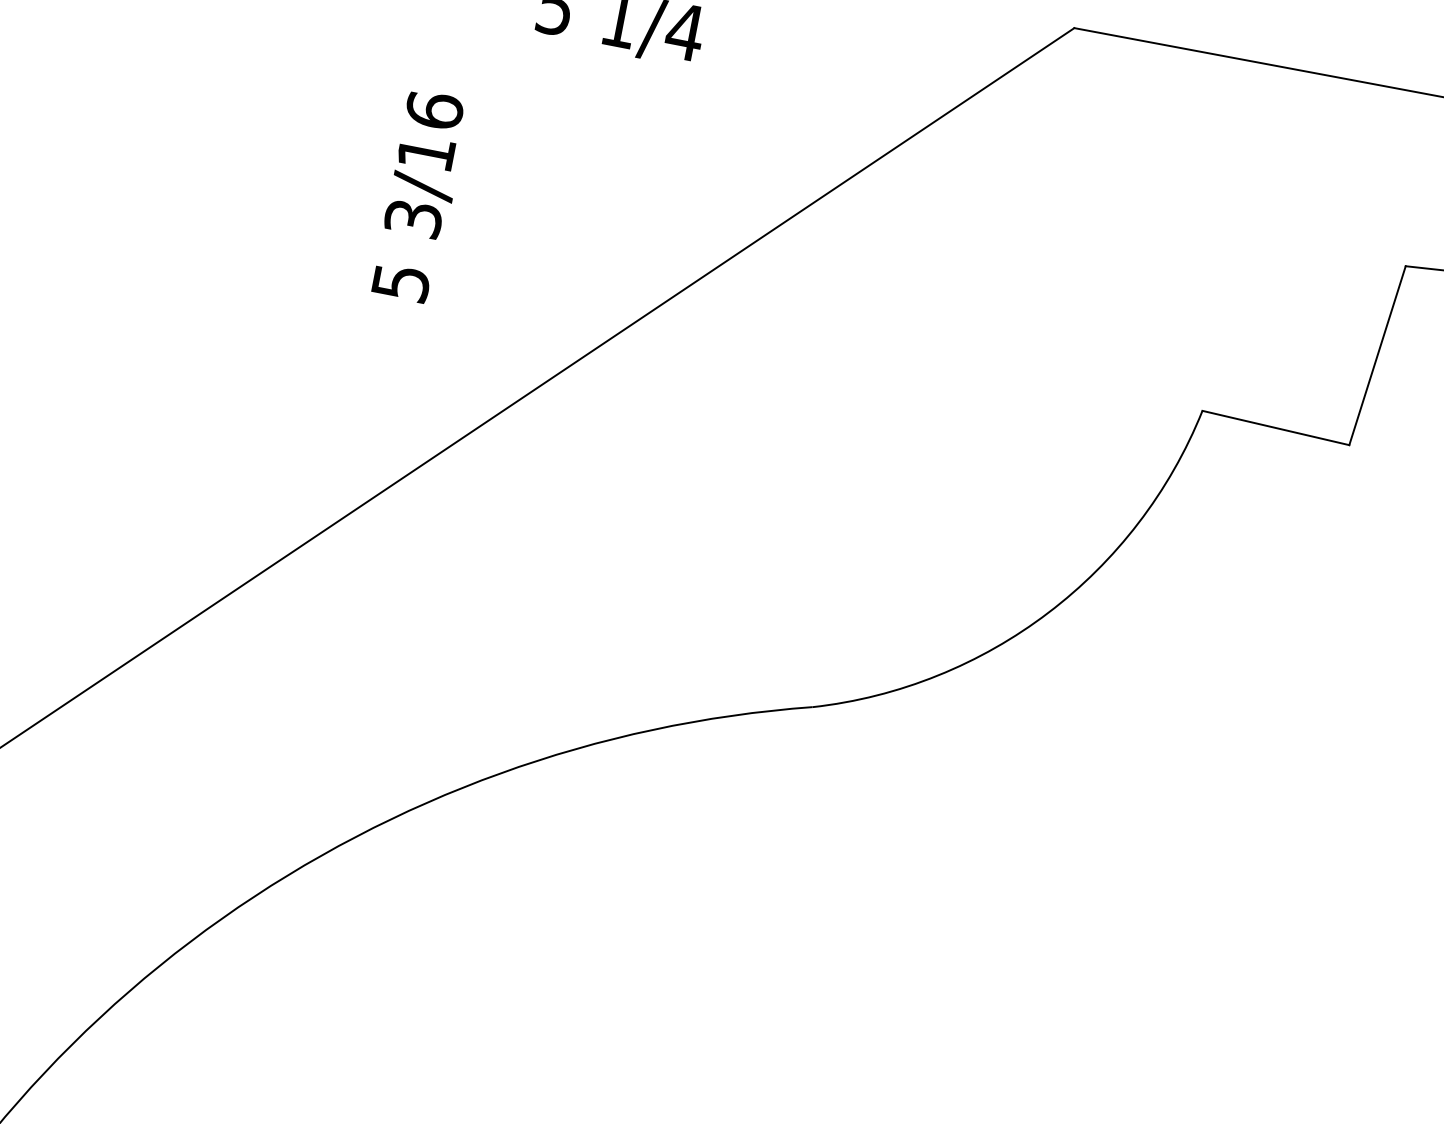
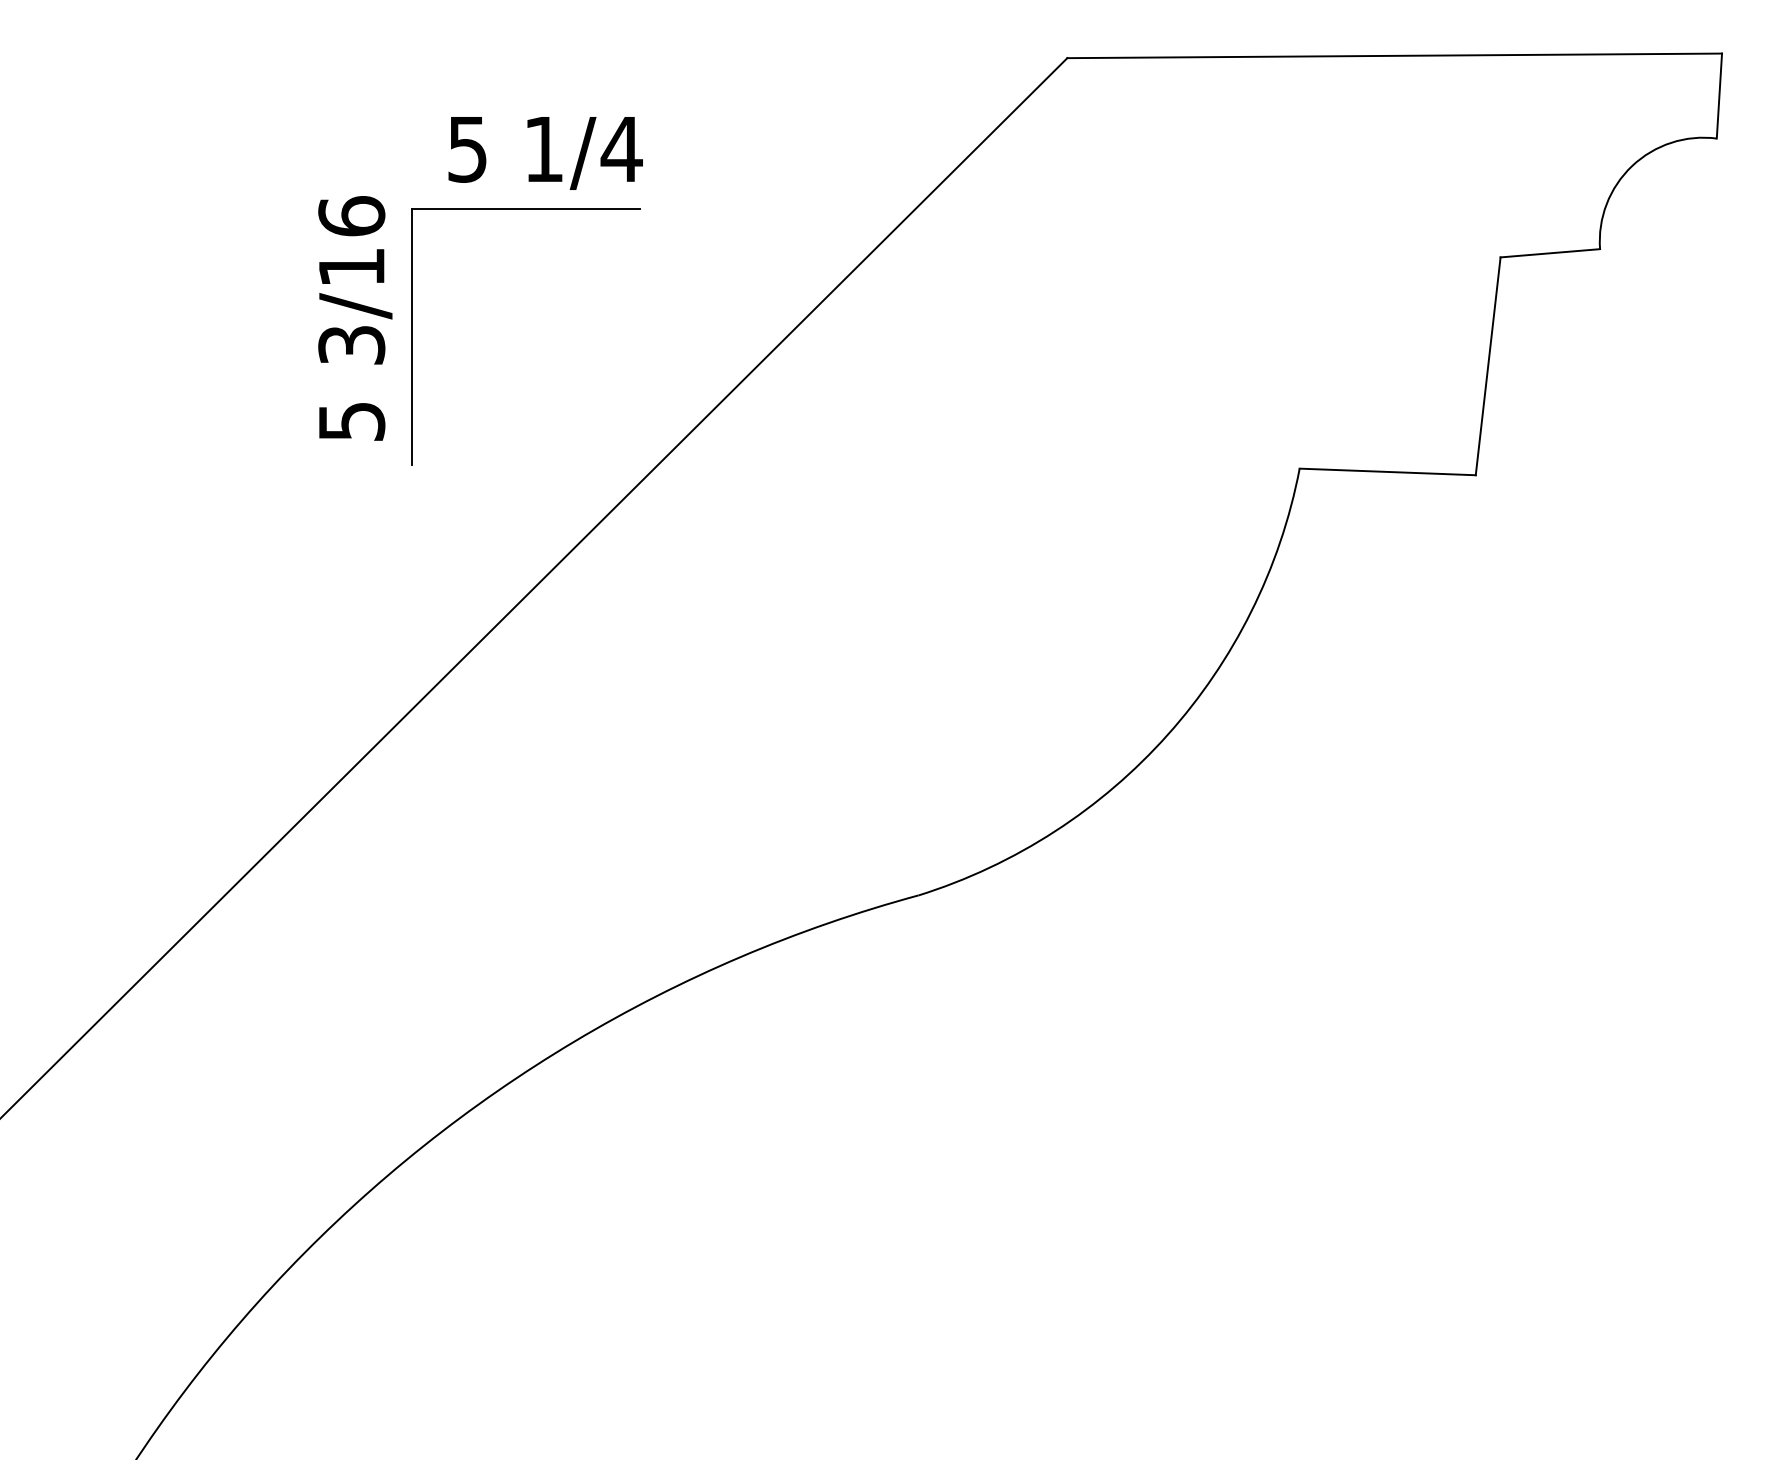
part: (478, 155) -> (412, 336), added
text: (421, 196) -> (355, 318), moved

